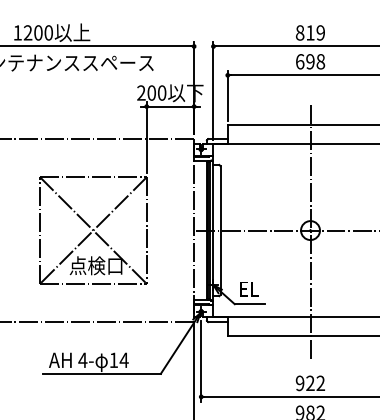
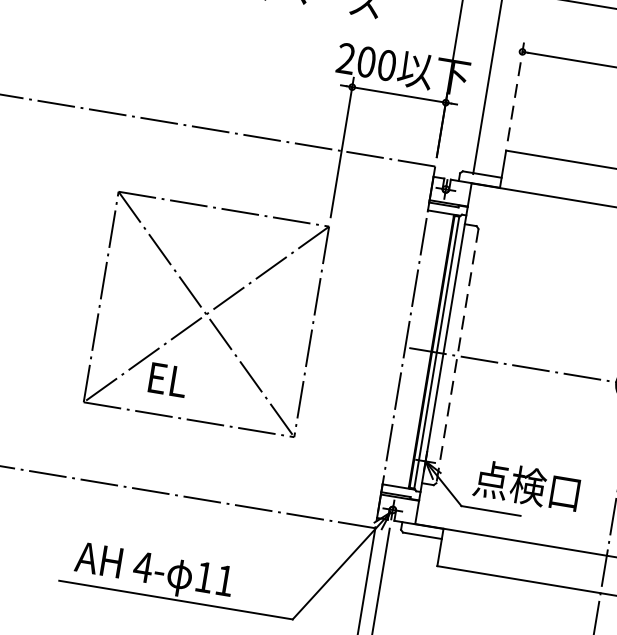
line: (227, 95) -> (515, 91), solid -> dashed
line: (220, 231) -> (457, 357), solid -> dashed
text: (95, 265) -> (199, 384), 点検口 -> EL
text: (265, 288) -> (527, 485), EL -> 点検口
text: (123, 359) -> (223, 578), 14 -> 11

